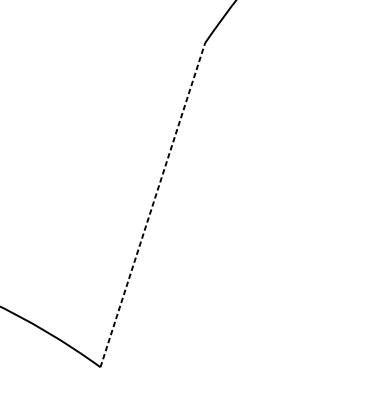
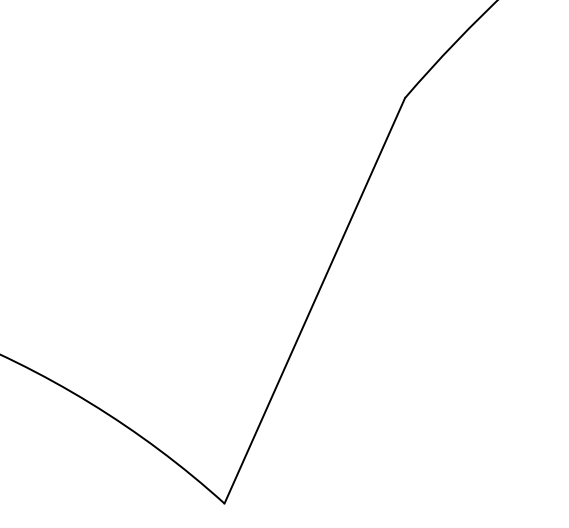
line: (152, 204) -> (314, 300), dashed -> solid

